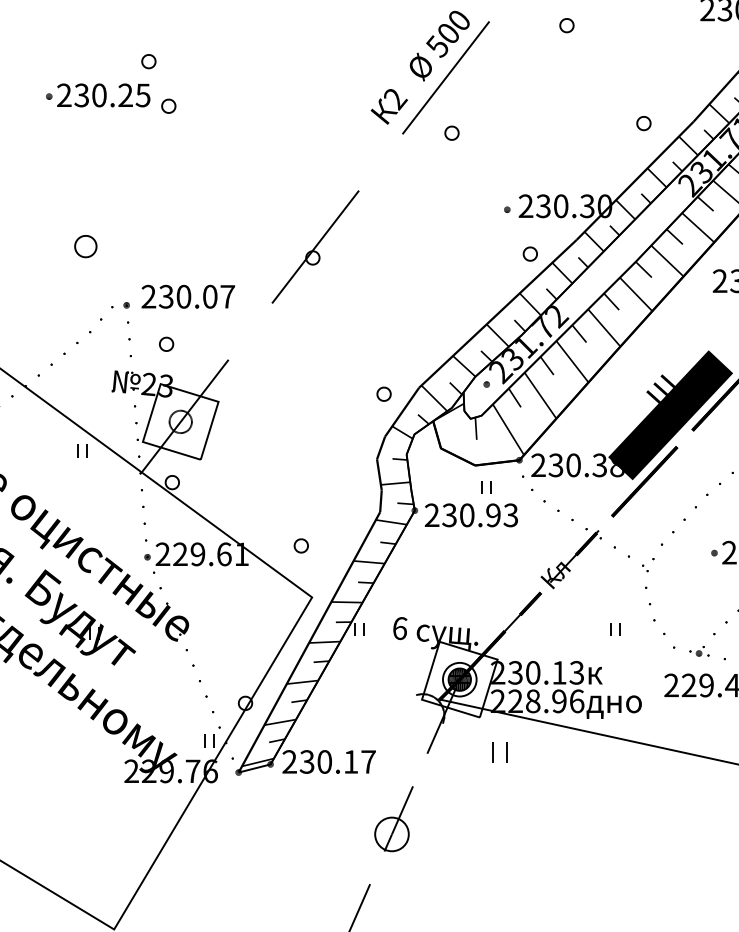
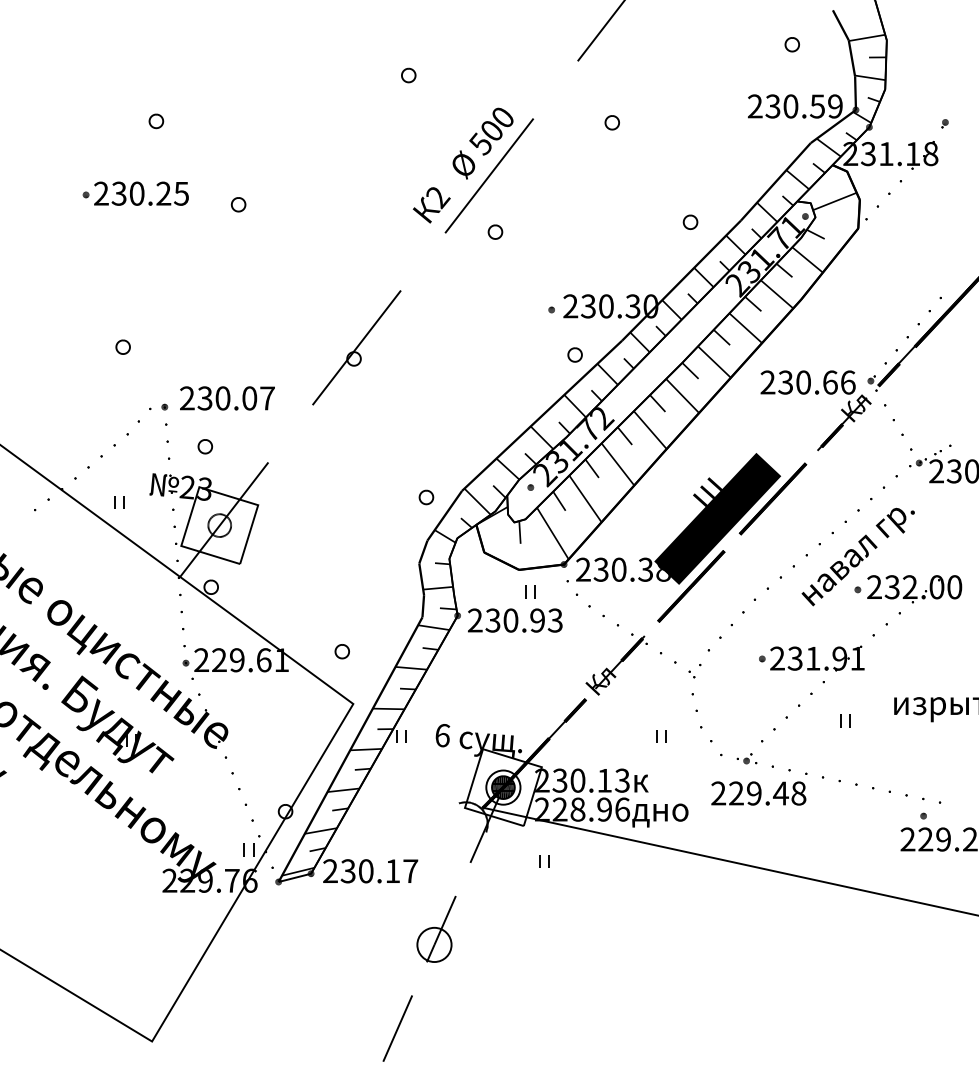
part: (149, 61) -> (156, 121), moved
part: (168, 106) -> (238, 204), moved
part: (85, 245) -> (122, 346), size x0.62
part: (82, 451) -> (119, 502), moved
part: (500, 752) -> (544, 861), size x0.62

